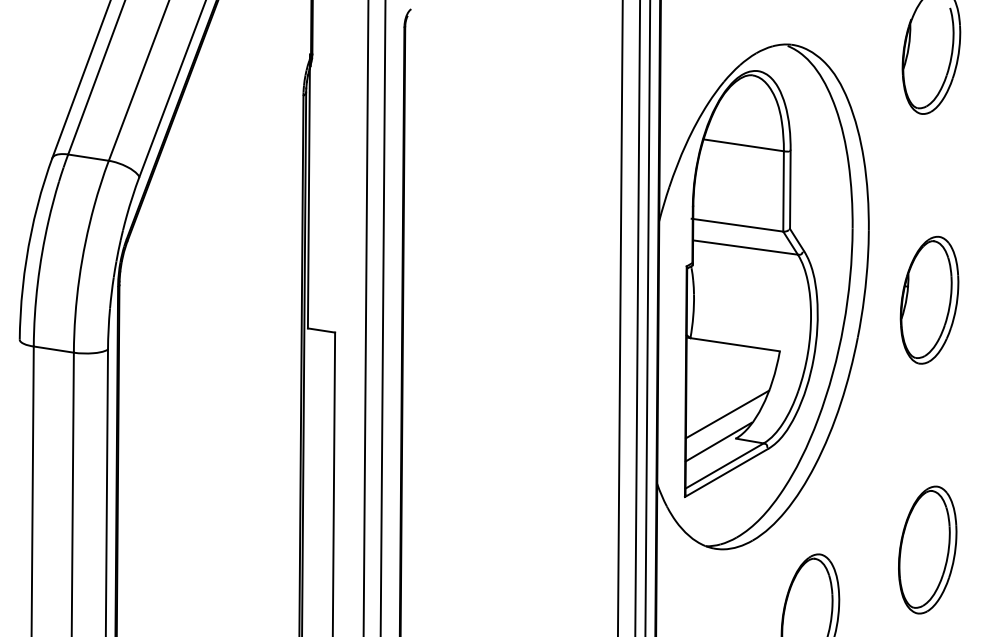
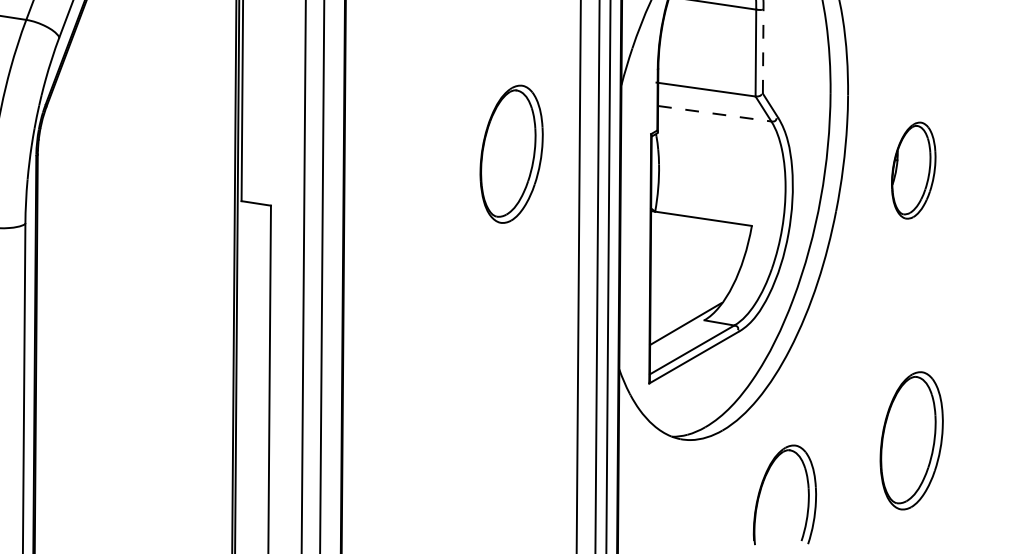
line: (790, 189) -> (763, 50), solid -> dashed
line: (745, 247) -> (714, 113), solid -> dashed
part: (557, 284) -> (511, 153), added
part: (929, 299) -> (913, 169), size x0.7
line: (727, 414) -> (695, 294), removed

